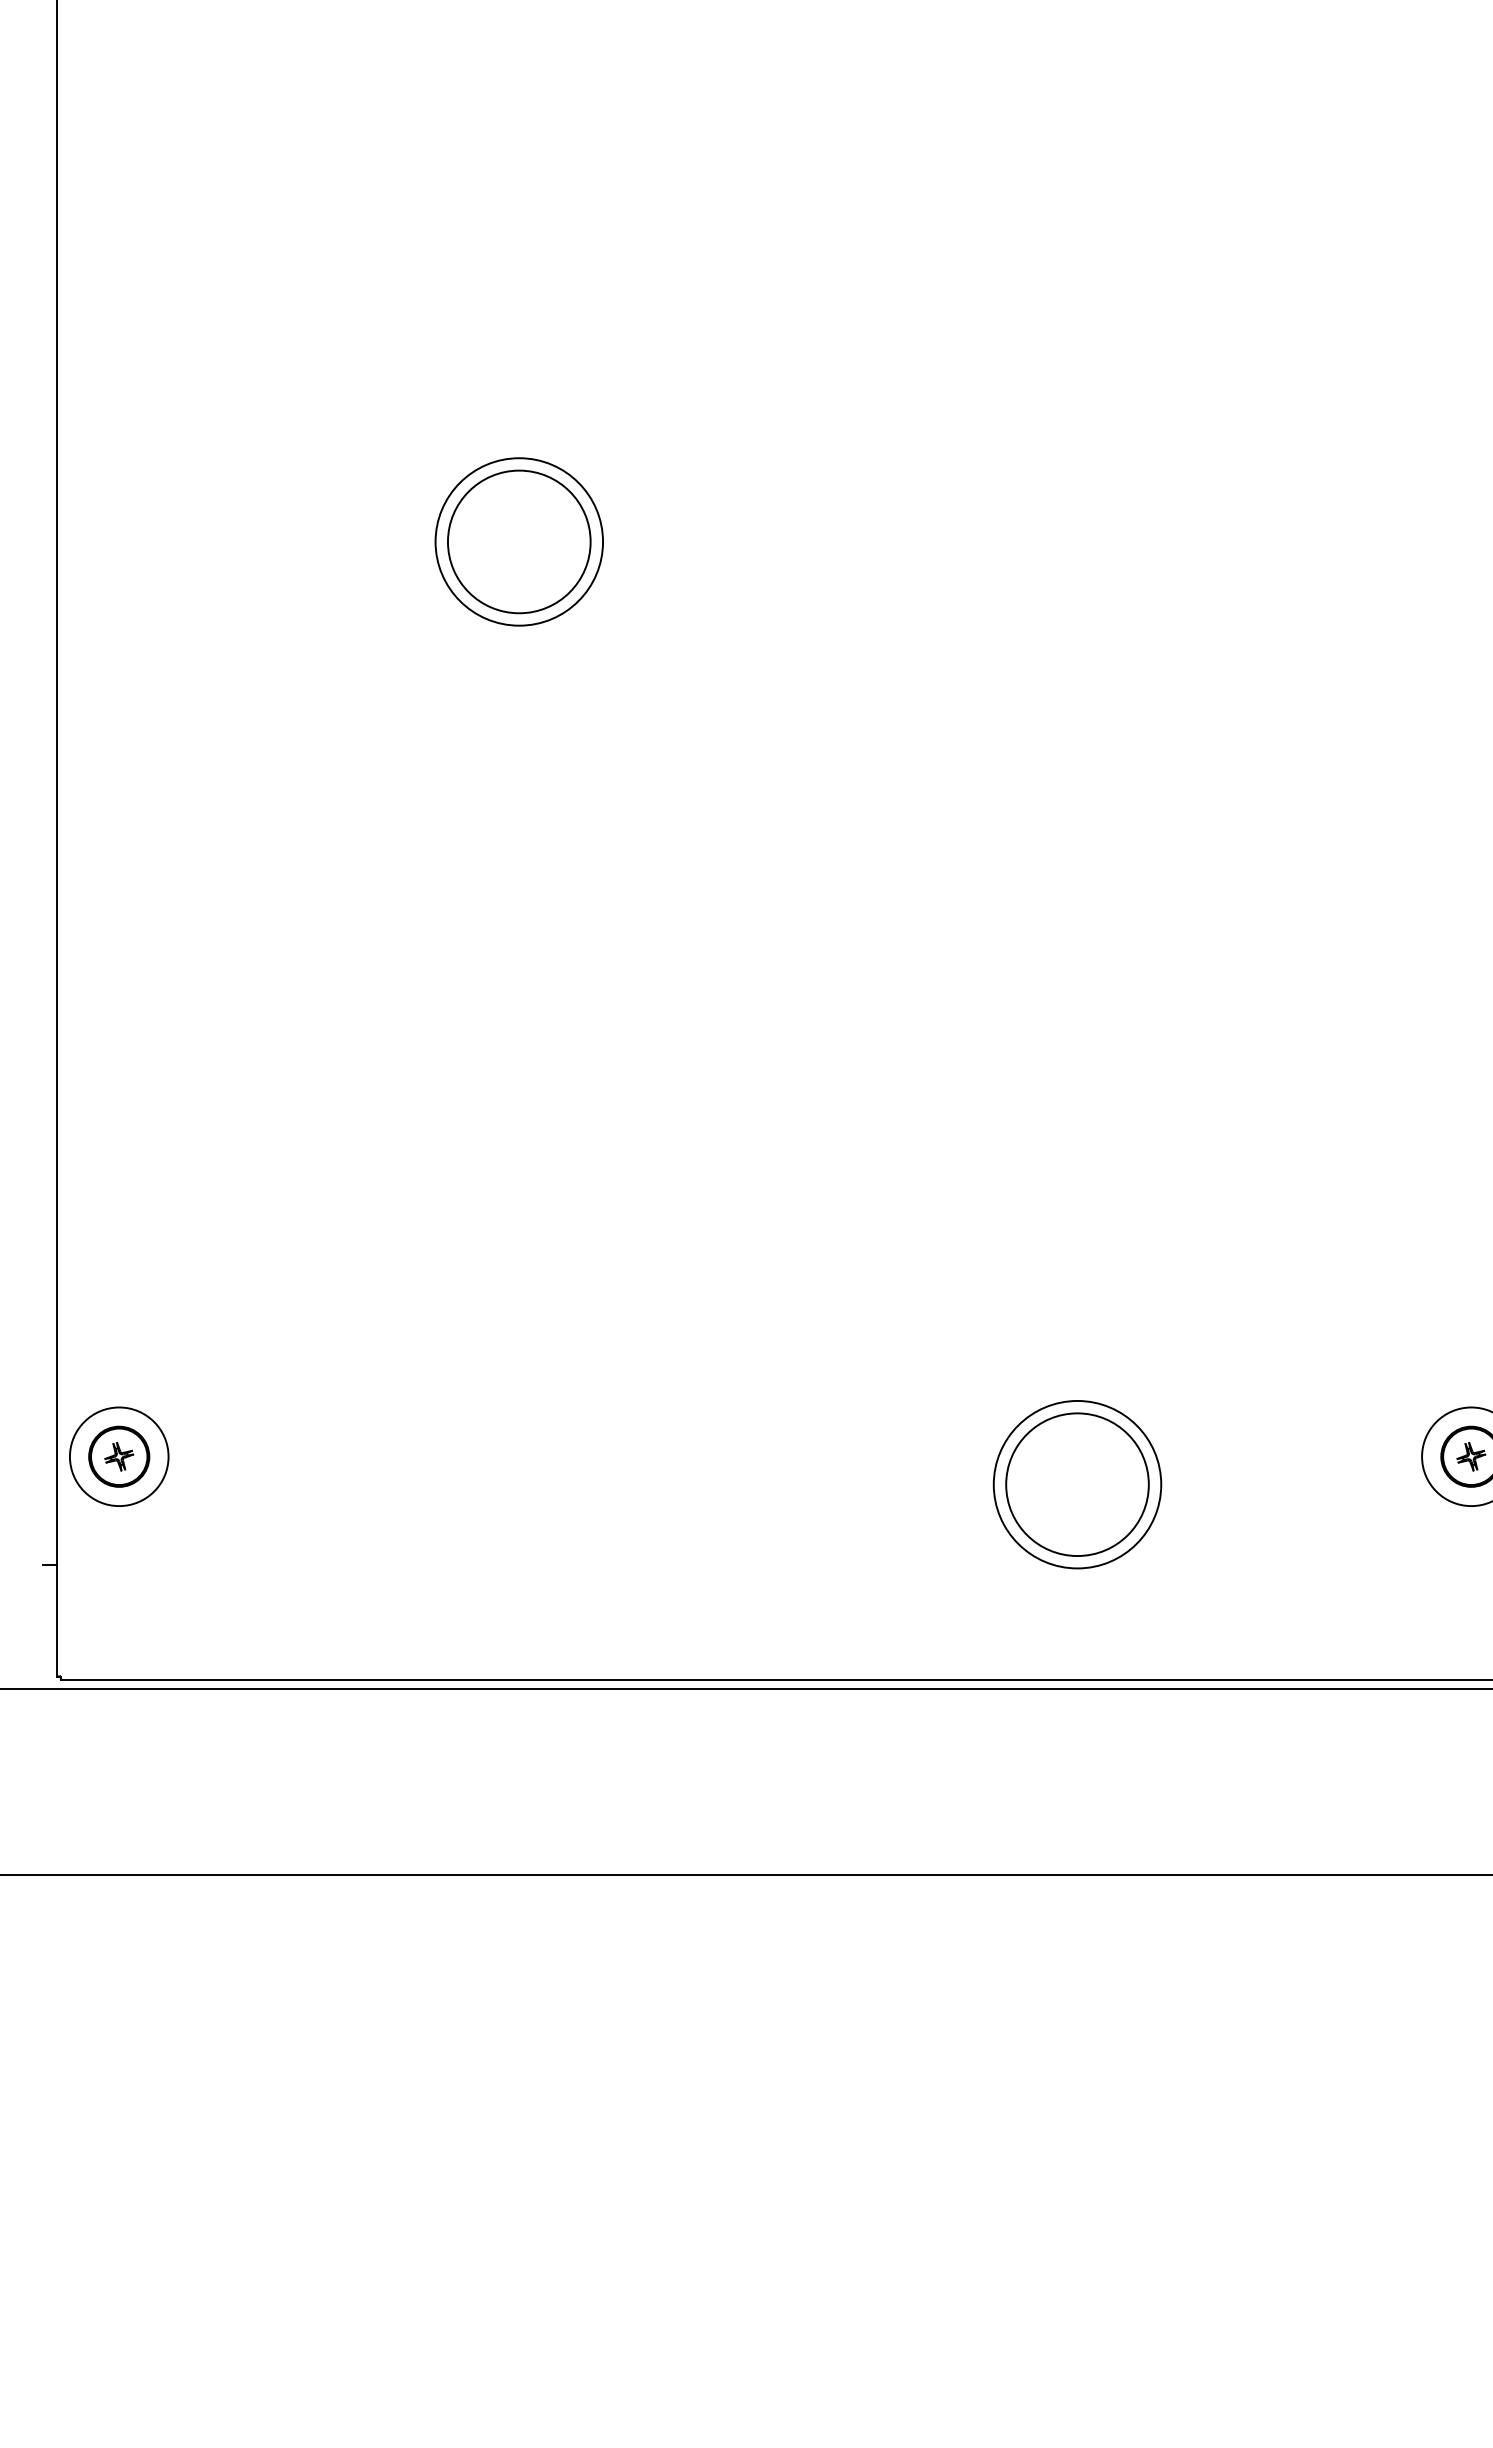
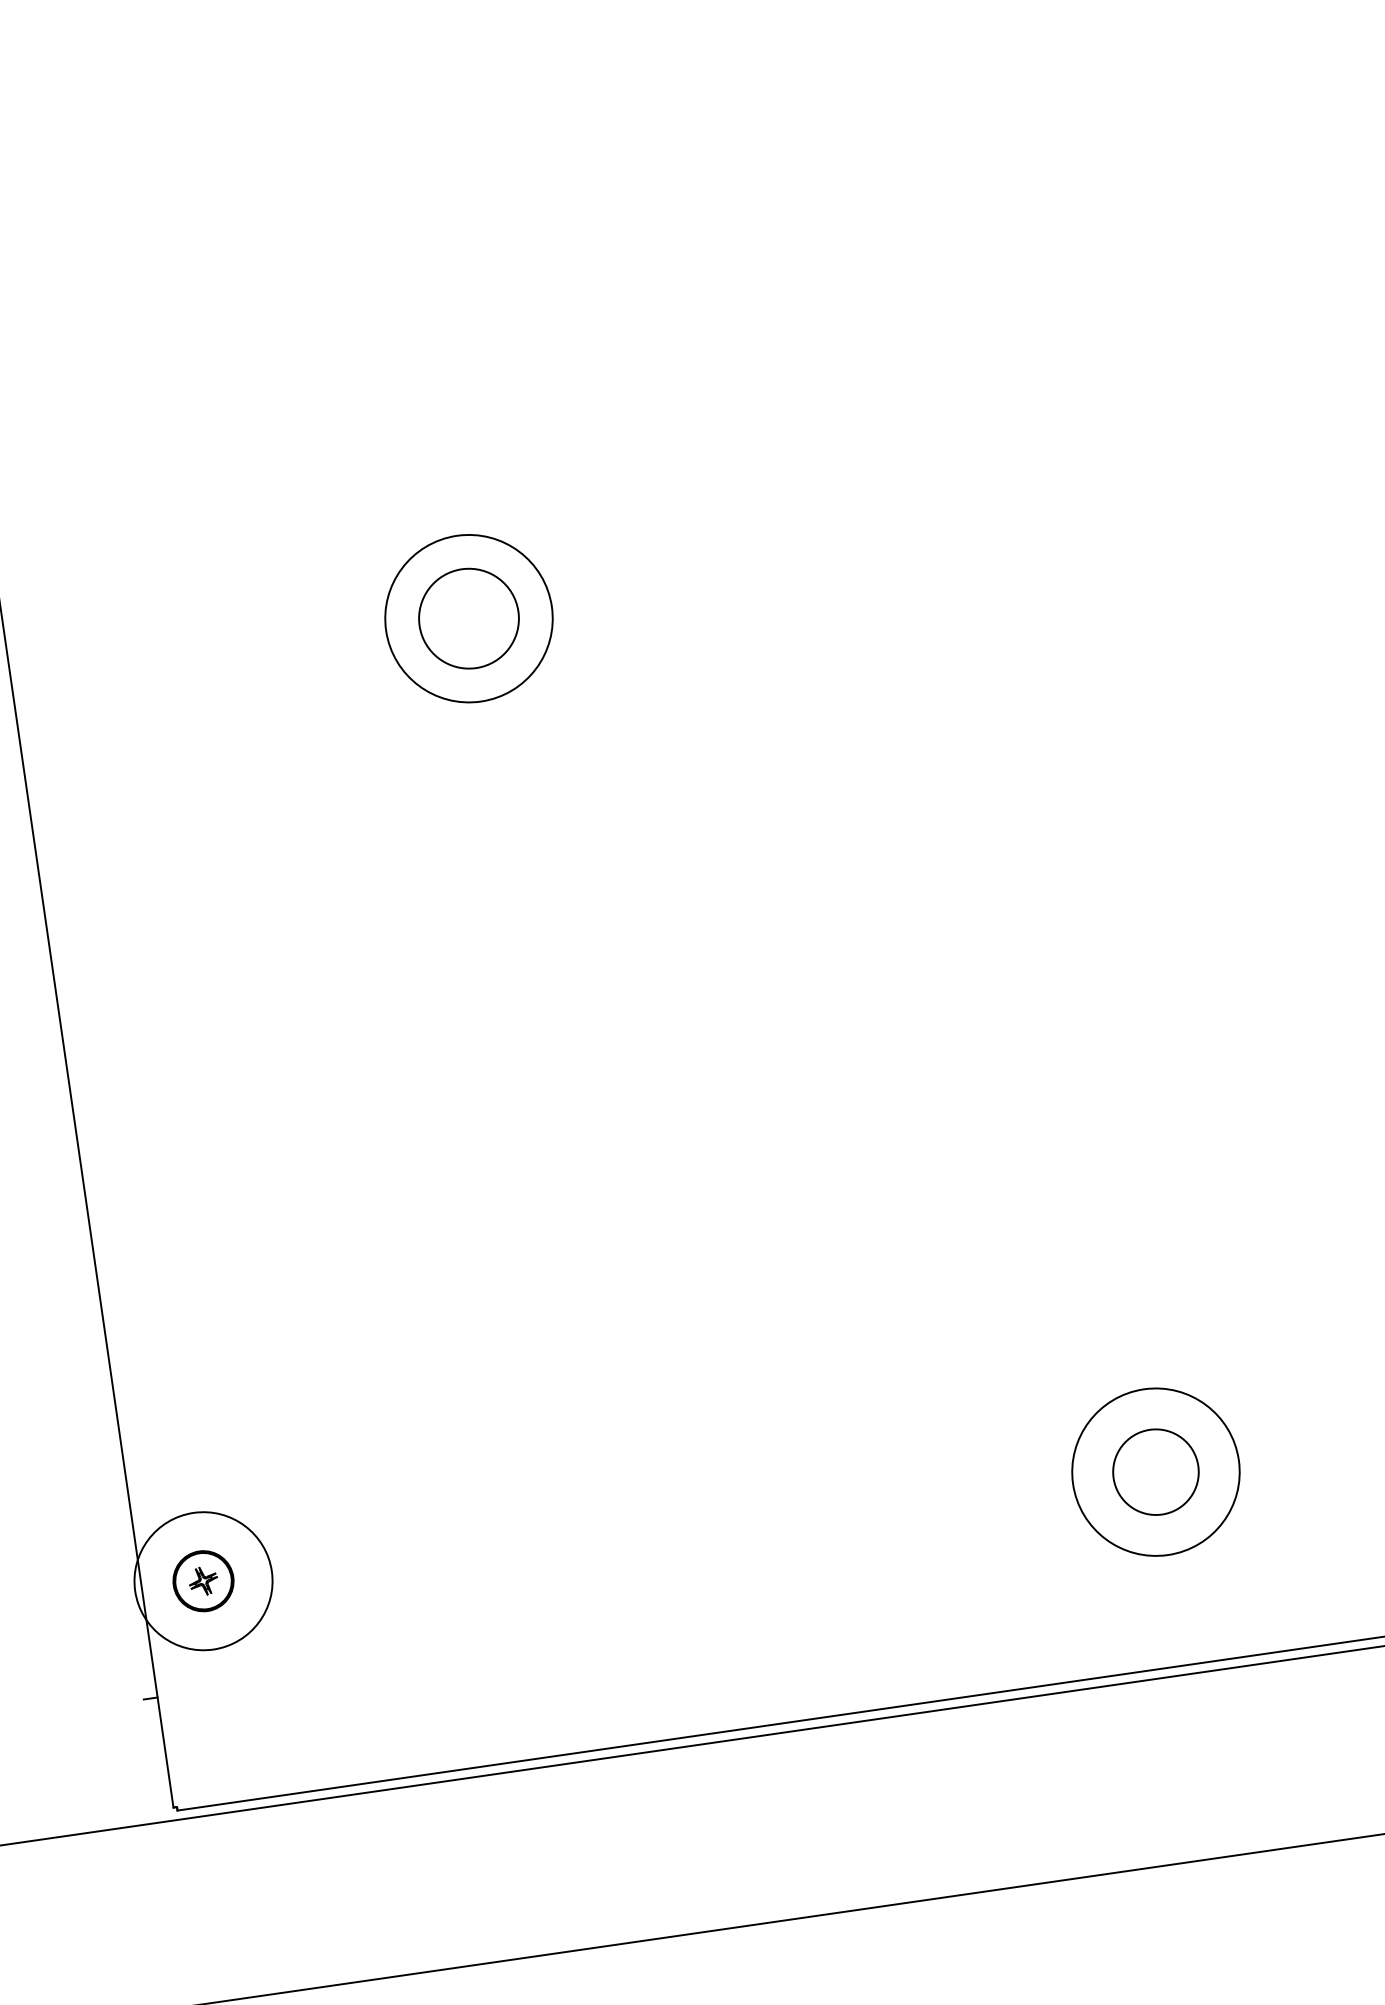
circle: (518, 541) -> (468, 618), size x0.7
circle: (118, 1456) -> (202, 1581), size x1.4
circle: (1077, 1484) -> (1155, 1471), size x0.6

